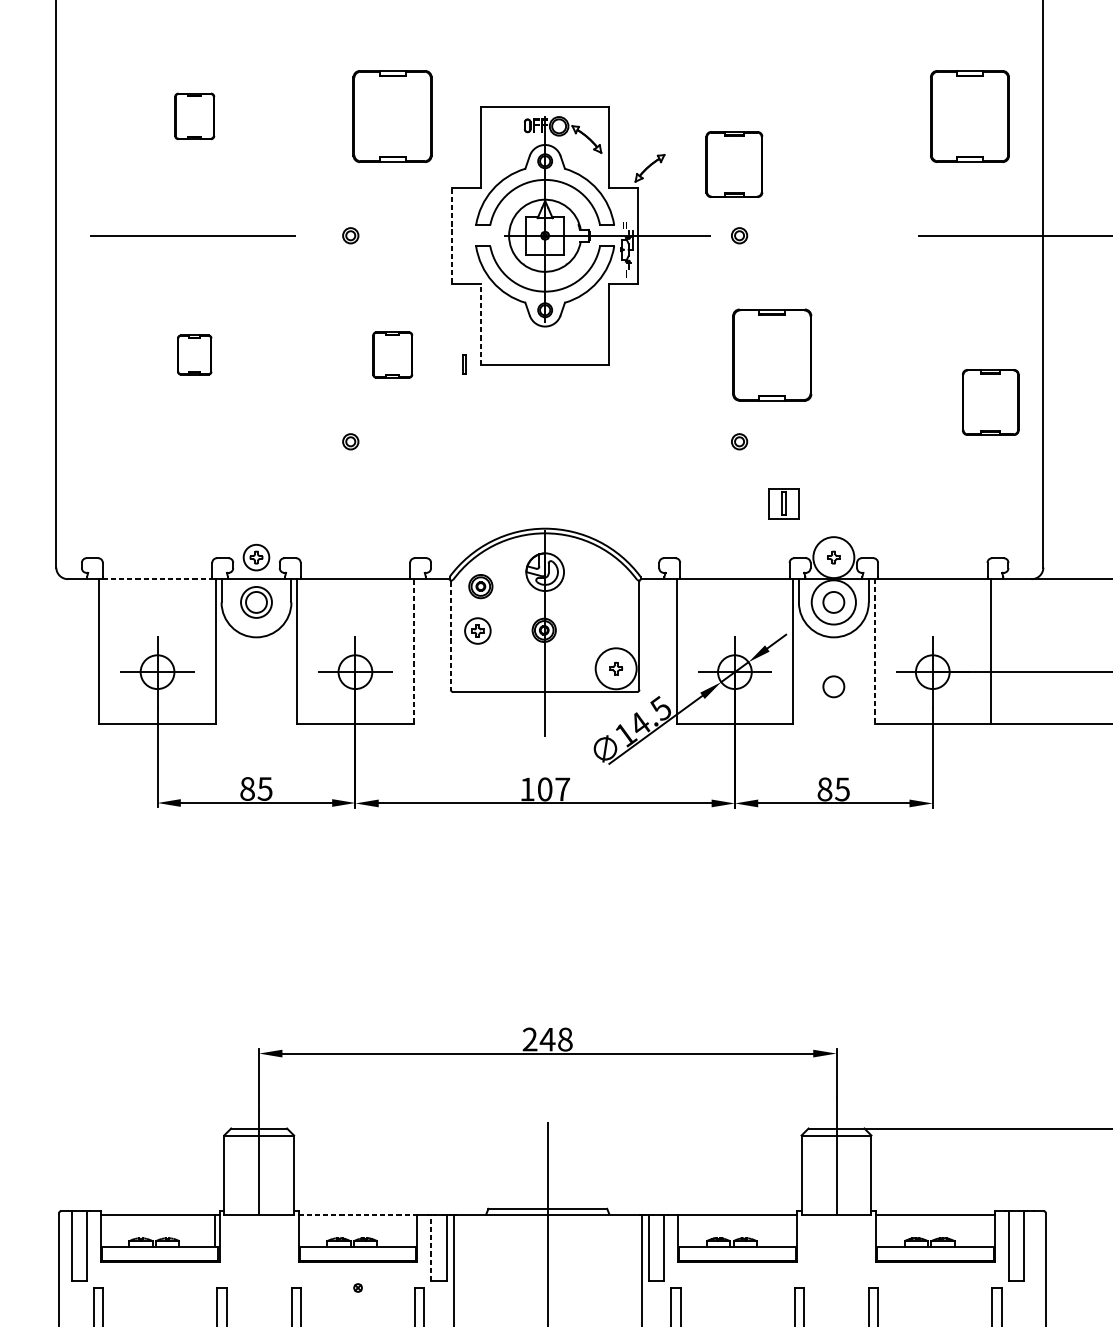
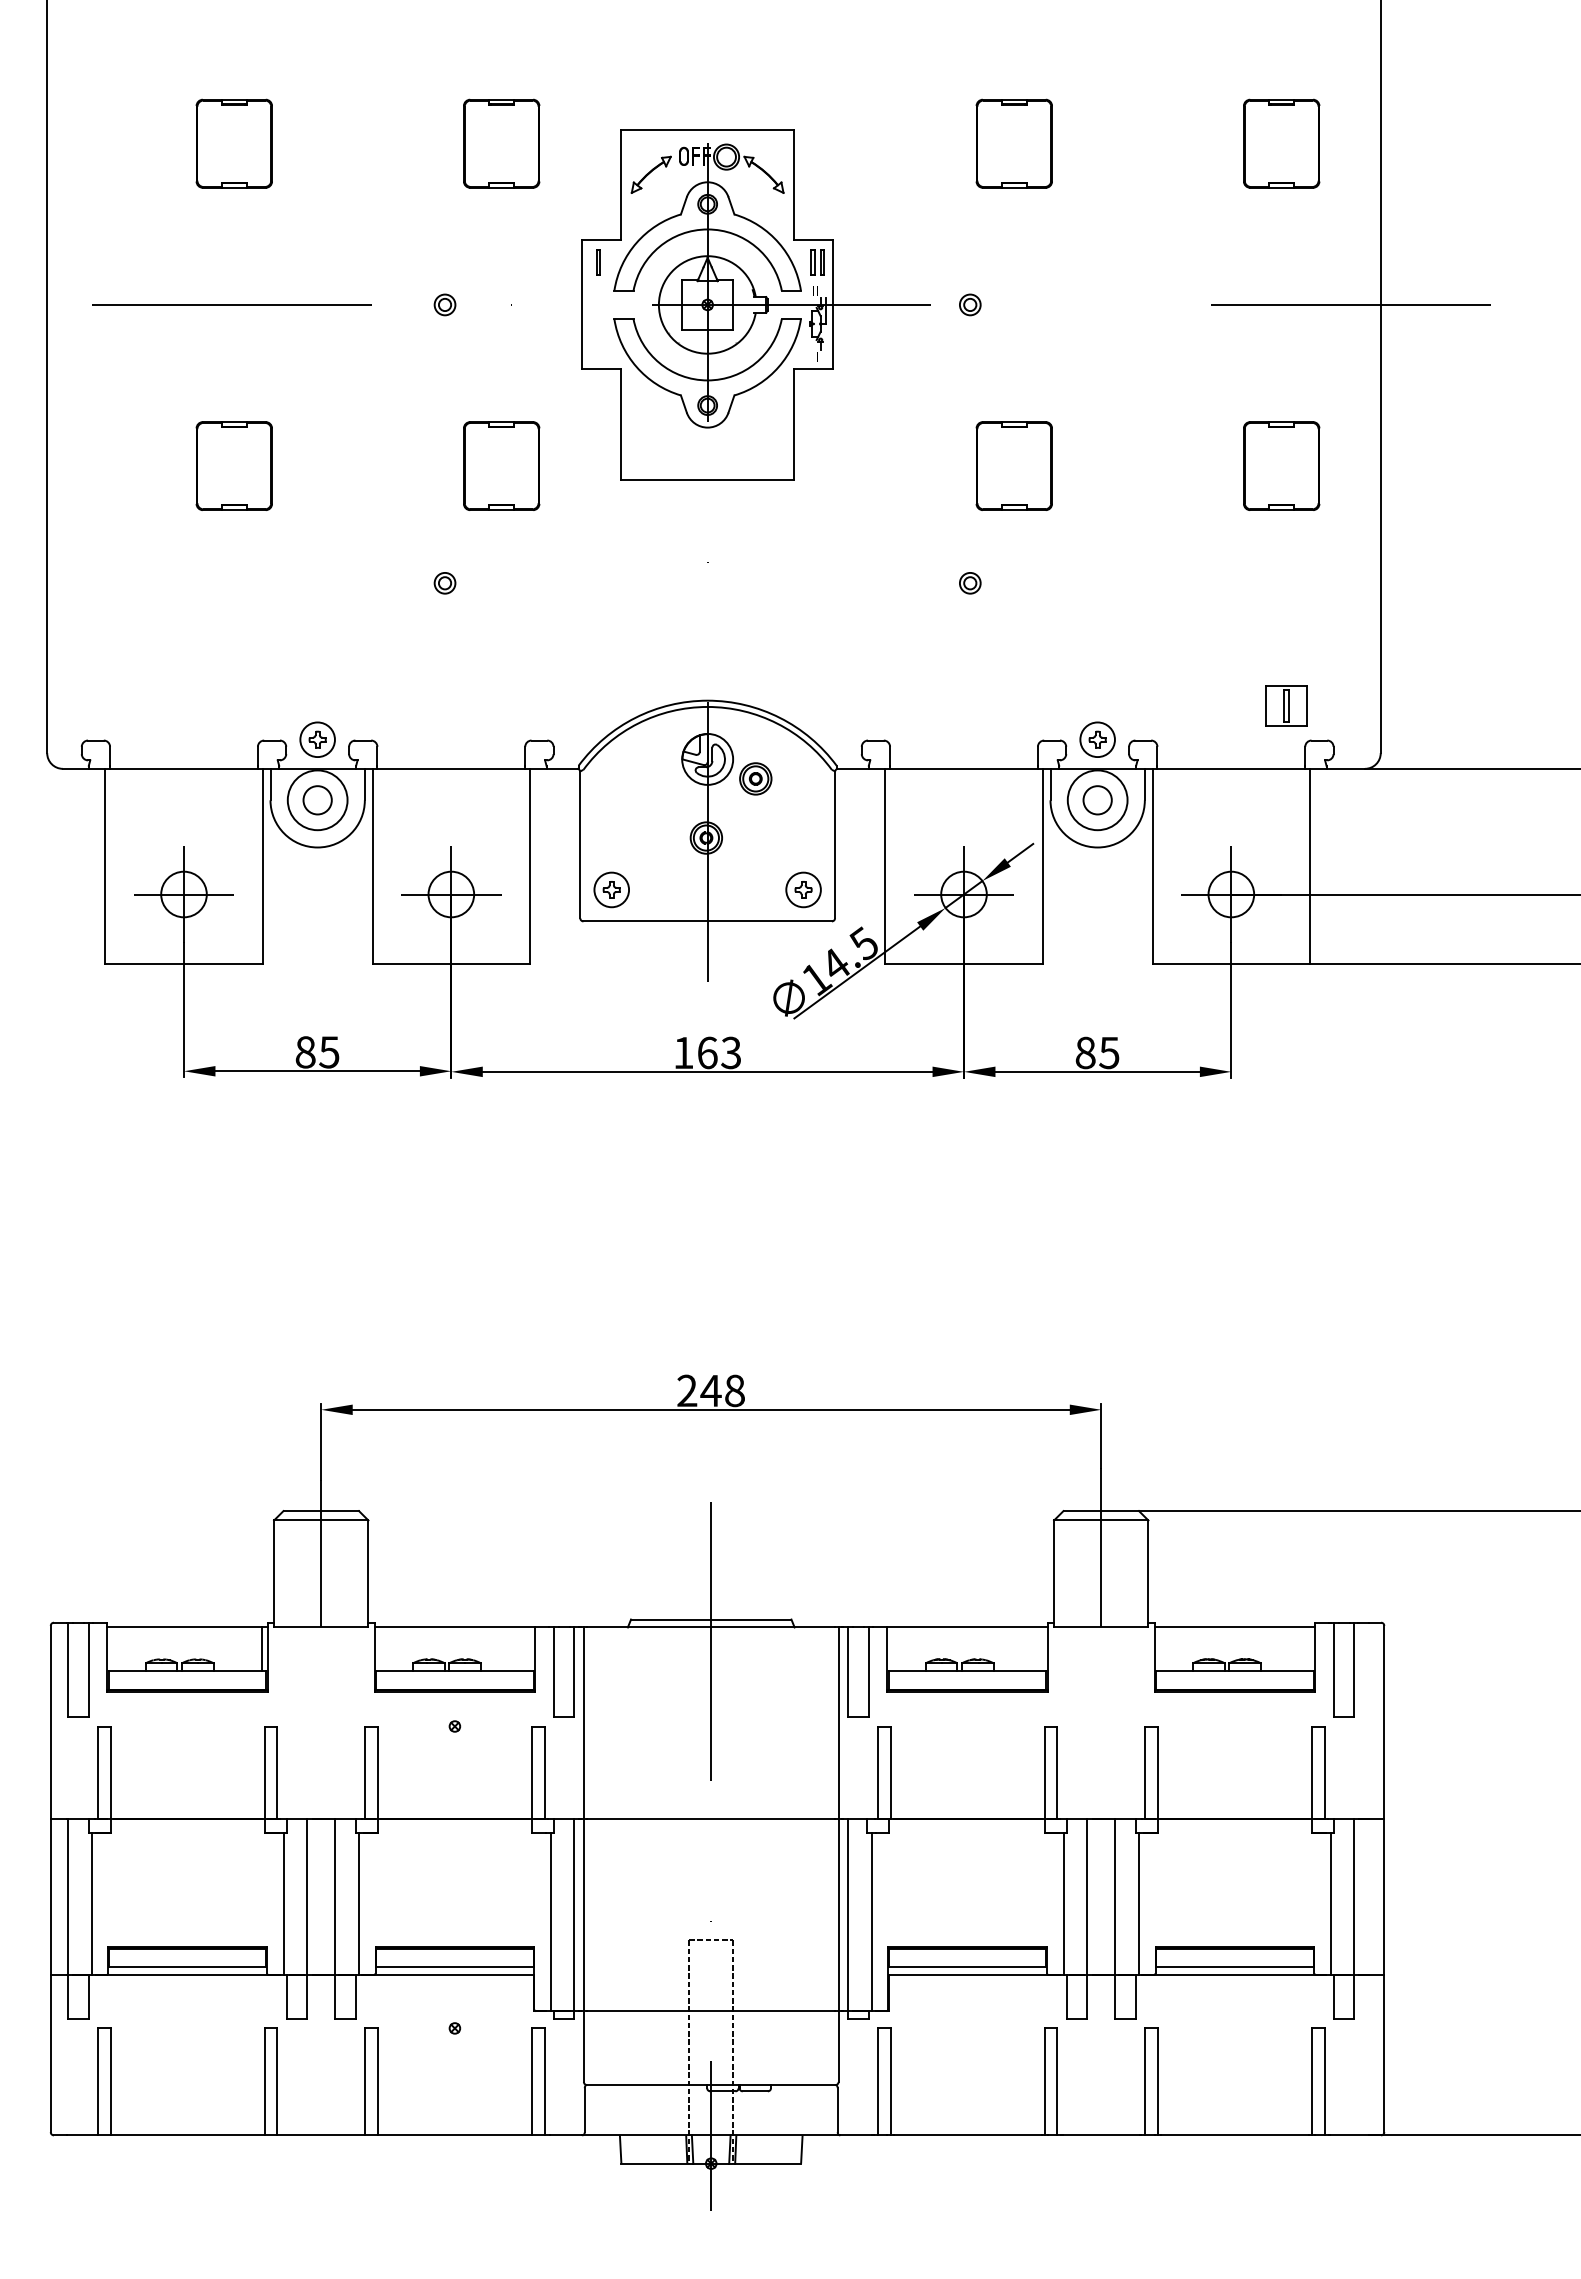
part: (194, 116) -> (233, 143), size x1.43
part: (392, 116) -> (501, 143), size x0.71
part: (969, 116) -> (1281, 143), size x0.71
part: (733, 164) -> (1013, 143), moved
part: (649, 168) -> (650, 174), moved
part: (626, 204) -> (817, 262), added
line: (451, 235) -> (581, 304), dashed -> solid
line: (481, 323) -> (621, 423), dashed -> solid
part: (194, 354) -> (233, 465), size x1.67
part: (392, 354) -> (501, 465), size x1.43
part: (771, 354) -> (1013, 465), size x0.71
line: (463, 364) -> (597, 262), moved
part: (990, 401) -> (1281, 465), moved
part: (784, 503) -> (1286, 705), moved
circle: (833, 557) -> (1097, 739), size x0.62
line: (157, 578) -> (184, 768), dashed -> solid
part: (480, 586) -> (755, 778), moved
circle: (256, 602) -> (317, 800), size x1.43
part: (477, 630) -> (611, 889), moved
line: (451, 635) -> (580, 845), dashed -> solid
line: (413, 651) -> (529, 866), dashed -> solid
line: (874, 651) -> (1152, 866), dashed -> solid
circle: (616, 668) -> (803, 889), size x0.62
circle: (833, 686) -> (1097, 914), removed
text: (553, 789) -> (719, 1052), 107 -> 163
line: (358, 1214) -> (455, 1627), dashed -> solid
line: (431, 1248) -> (554, 1672), dashed -> solid

